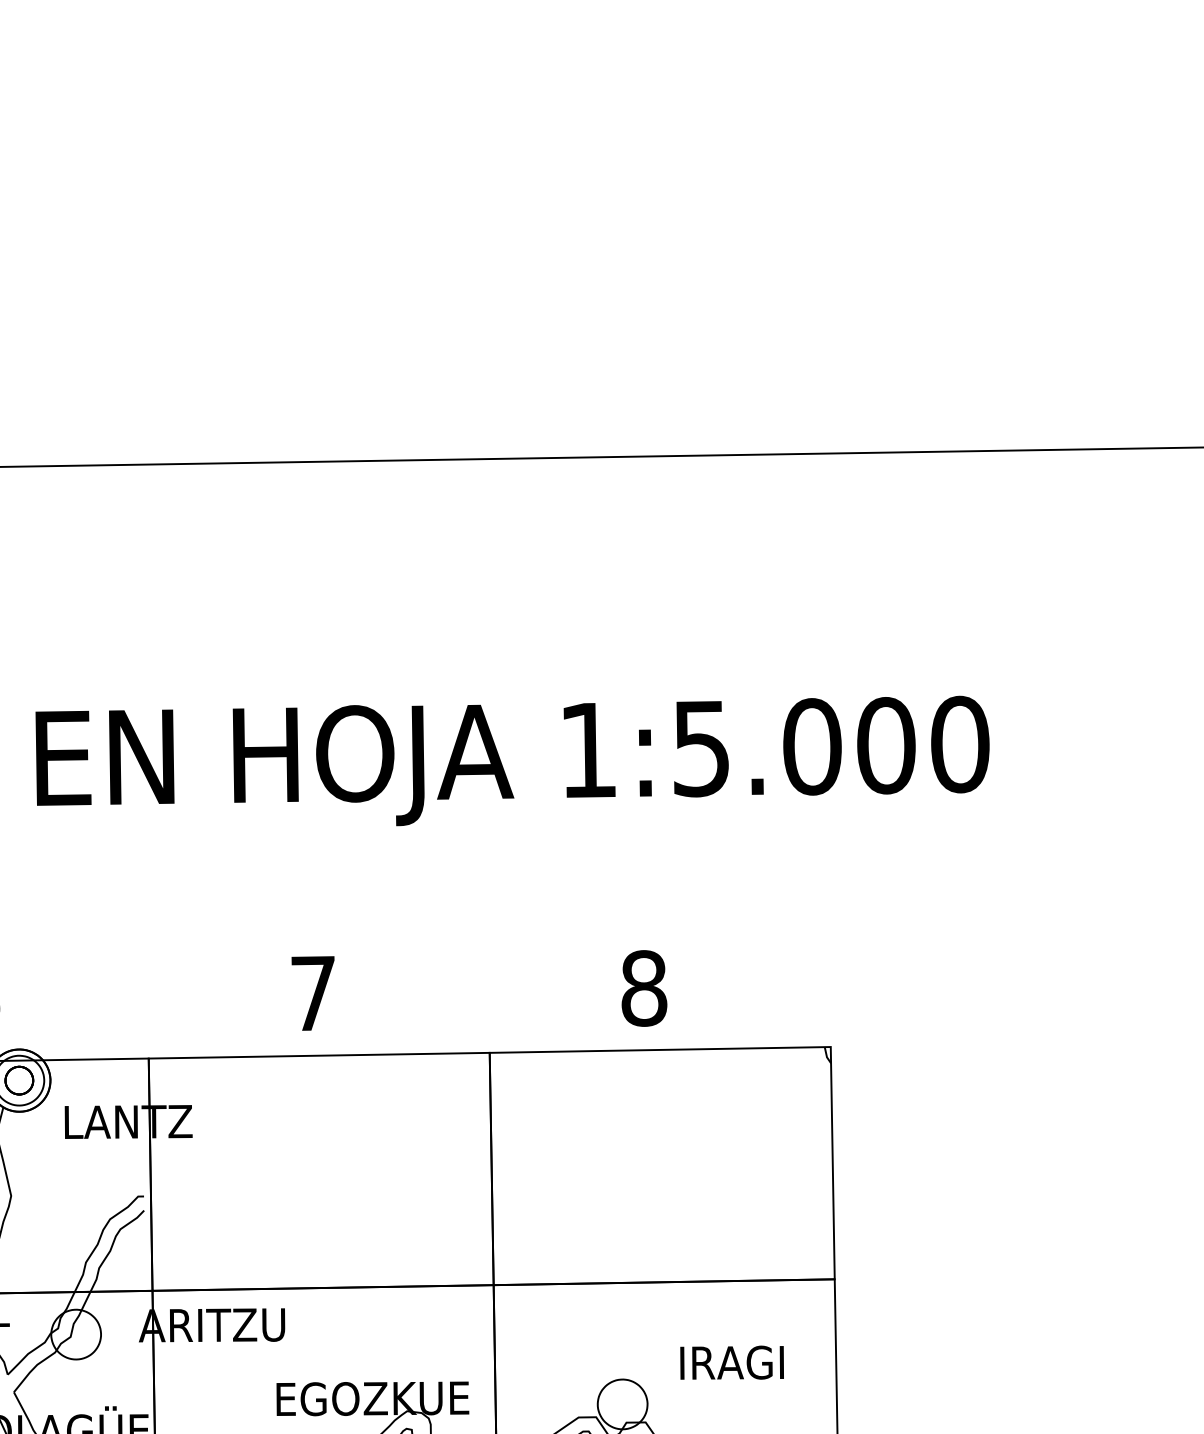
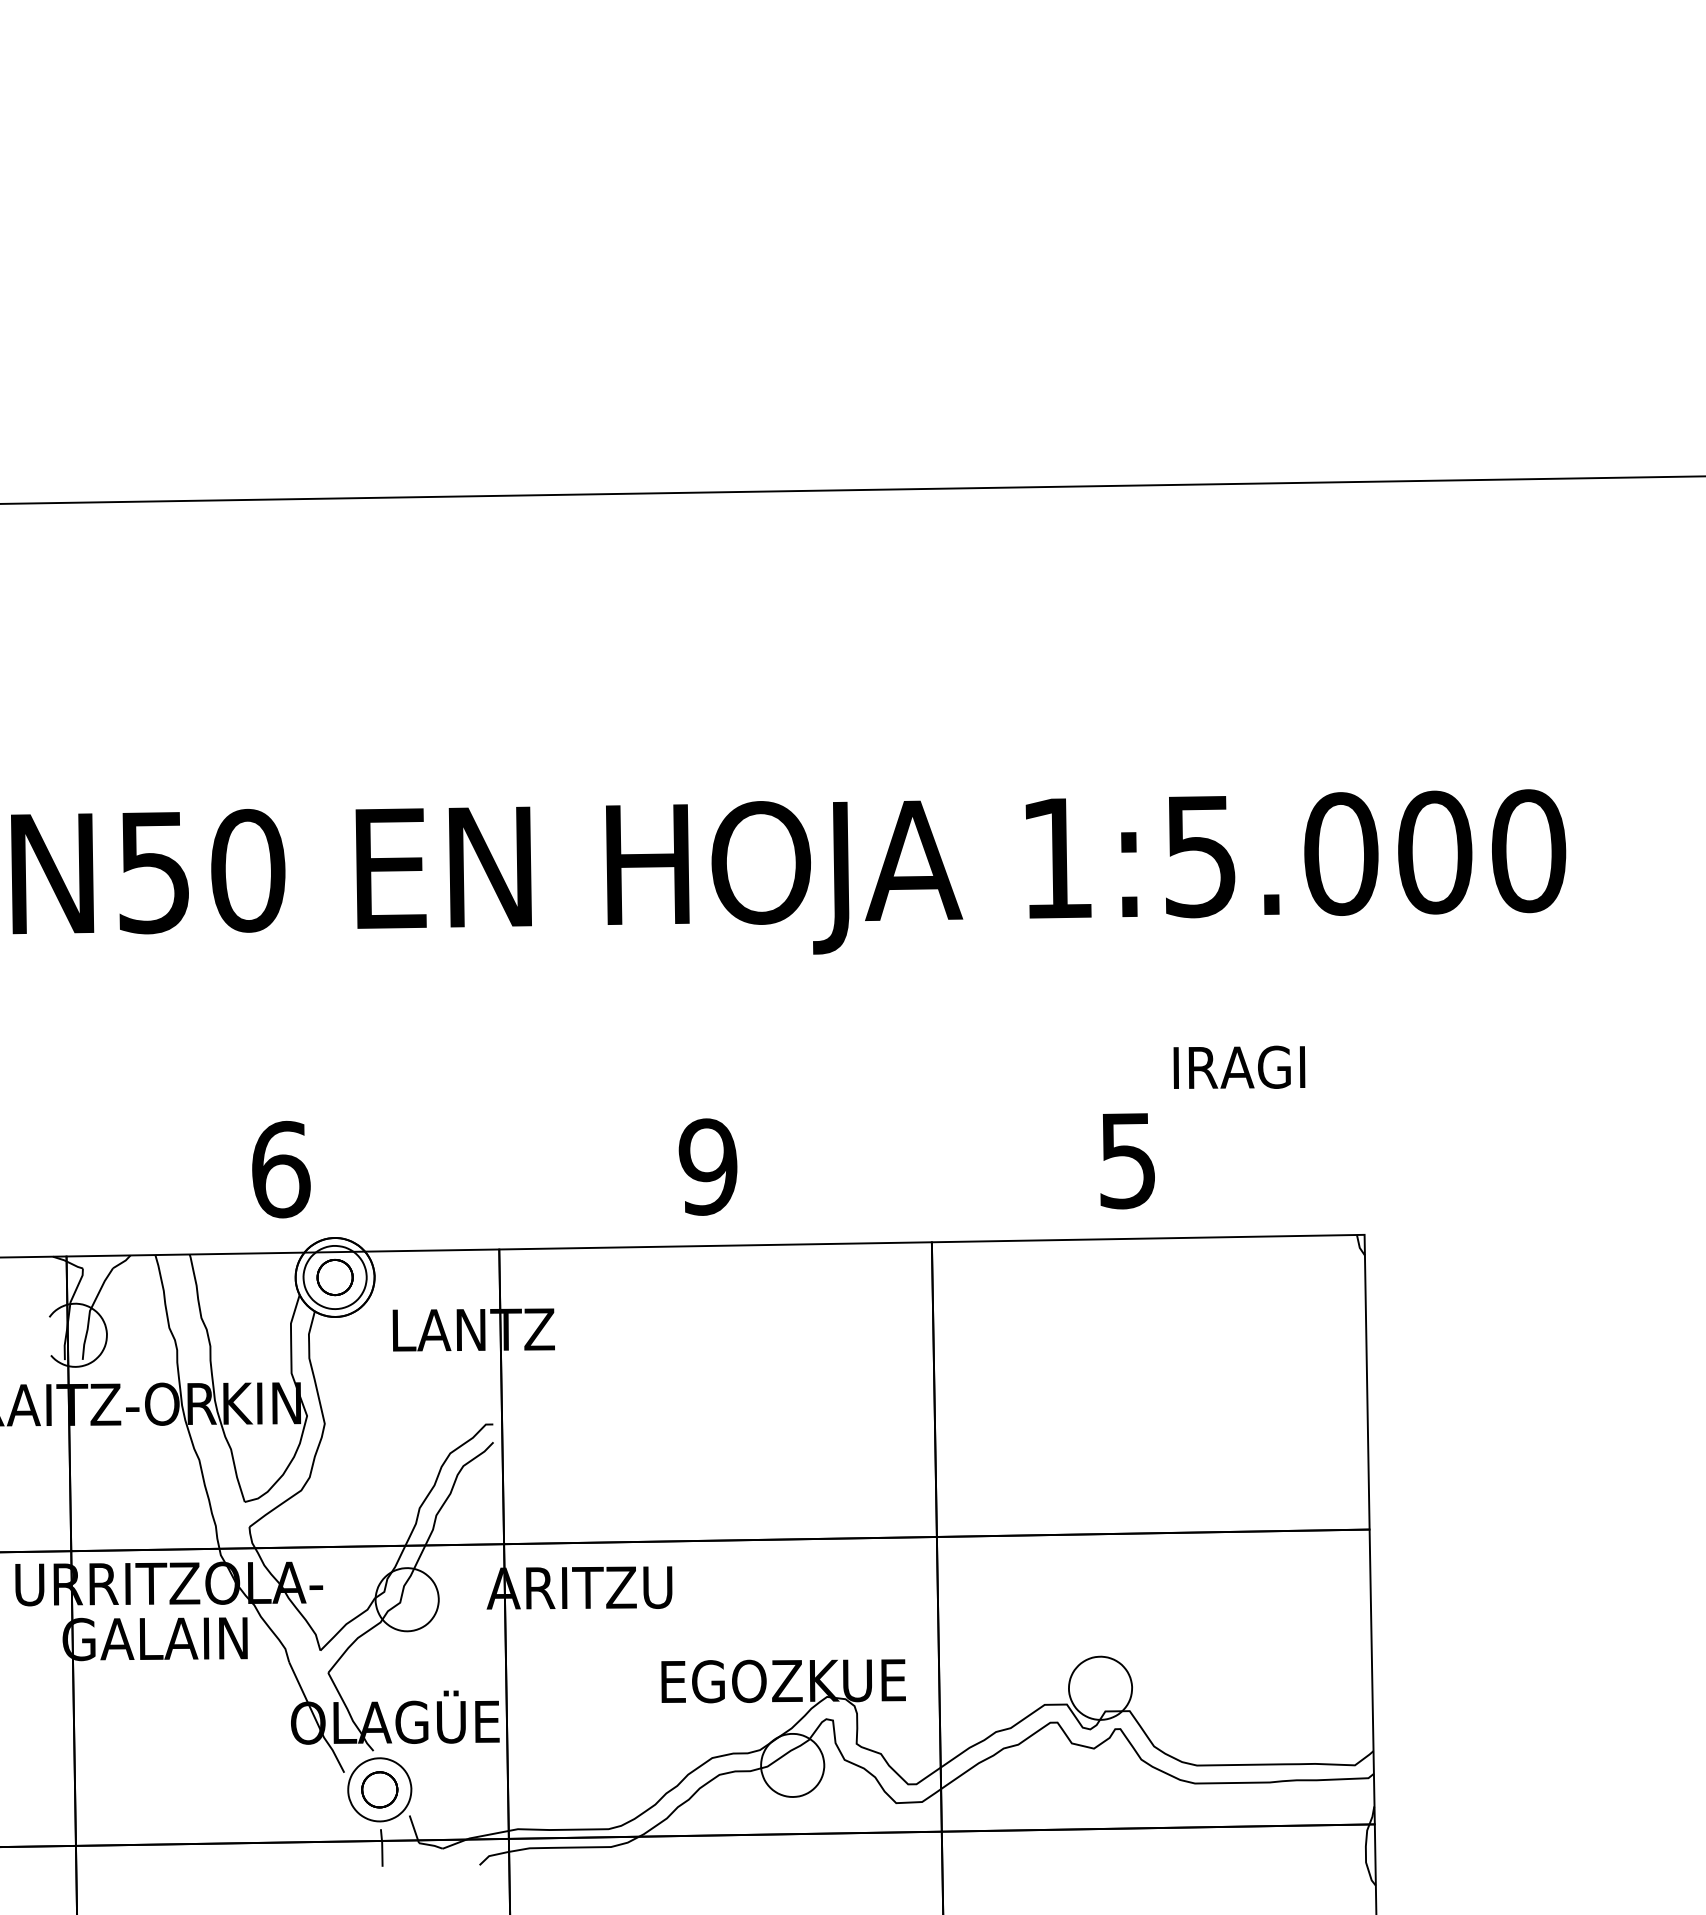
text: (644, 988) -> (1128, 1160), 8 -> 5
text: (312, 993) -> (707, 1166), 7 -> 9
text: (732, 1362) -> (1239, 1066), moved

